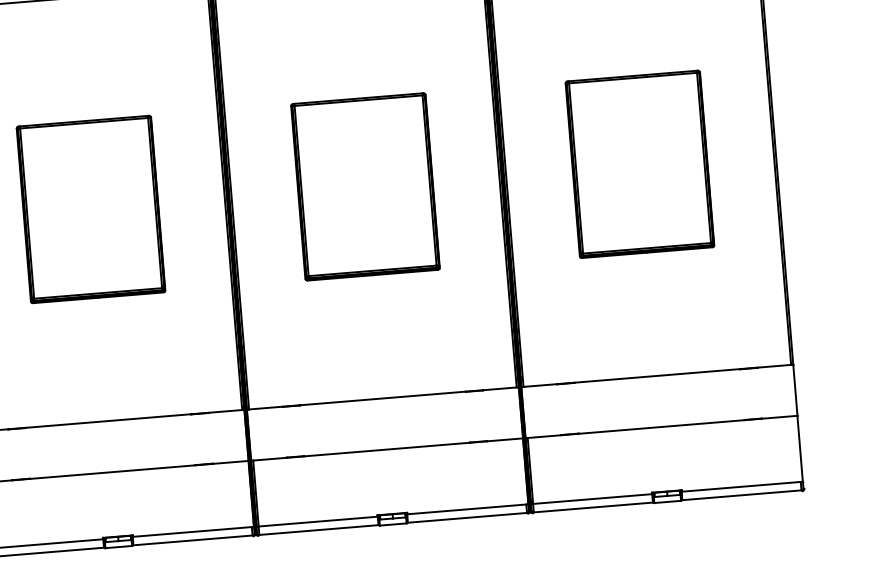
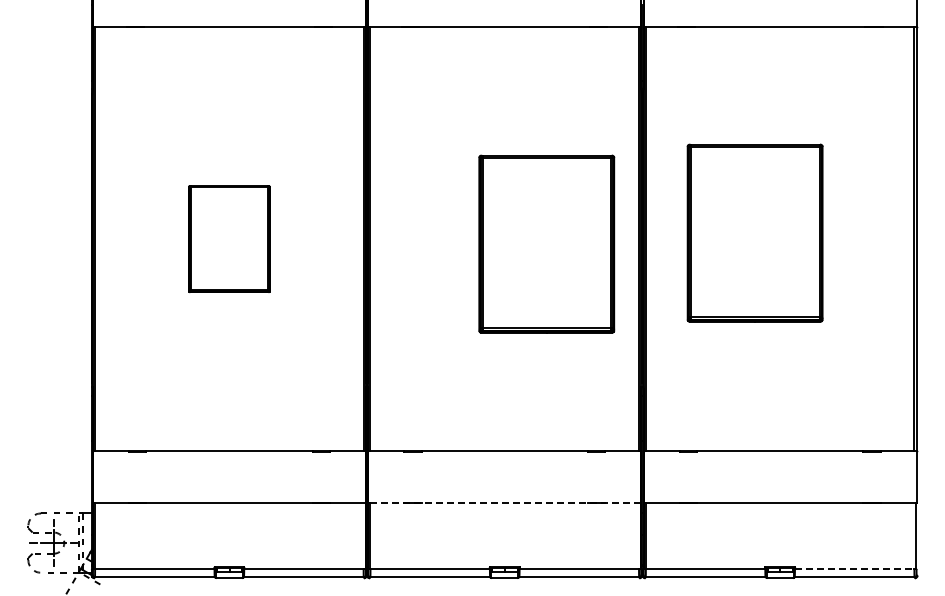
part: (639, 163) -> (754, 232), moved
part: (365, 186) -> (546, 243), moved
part: (91, 208) -> (229, 238), size x0.6
line: (387, 449) -> (505, 502), solid -> dashed
line: (741, 486) -> (854, 568), solid -> dashed

